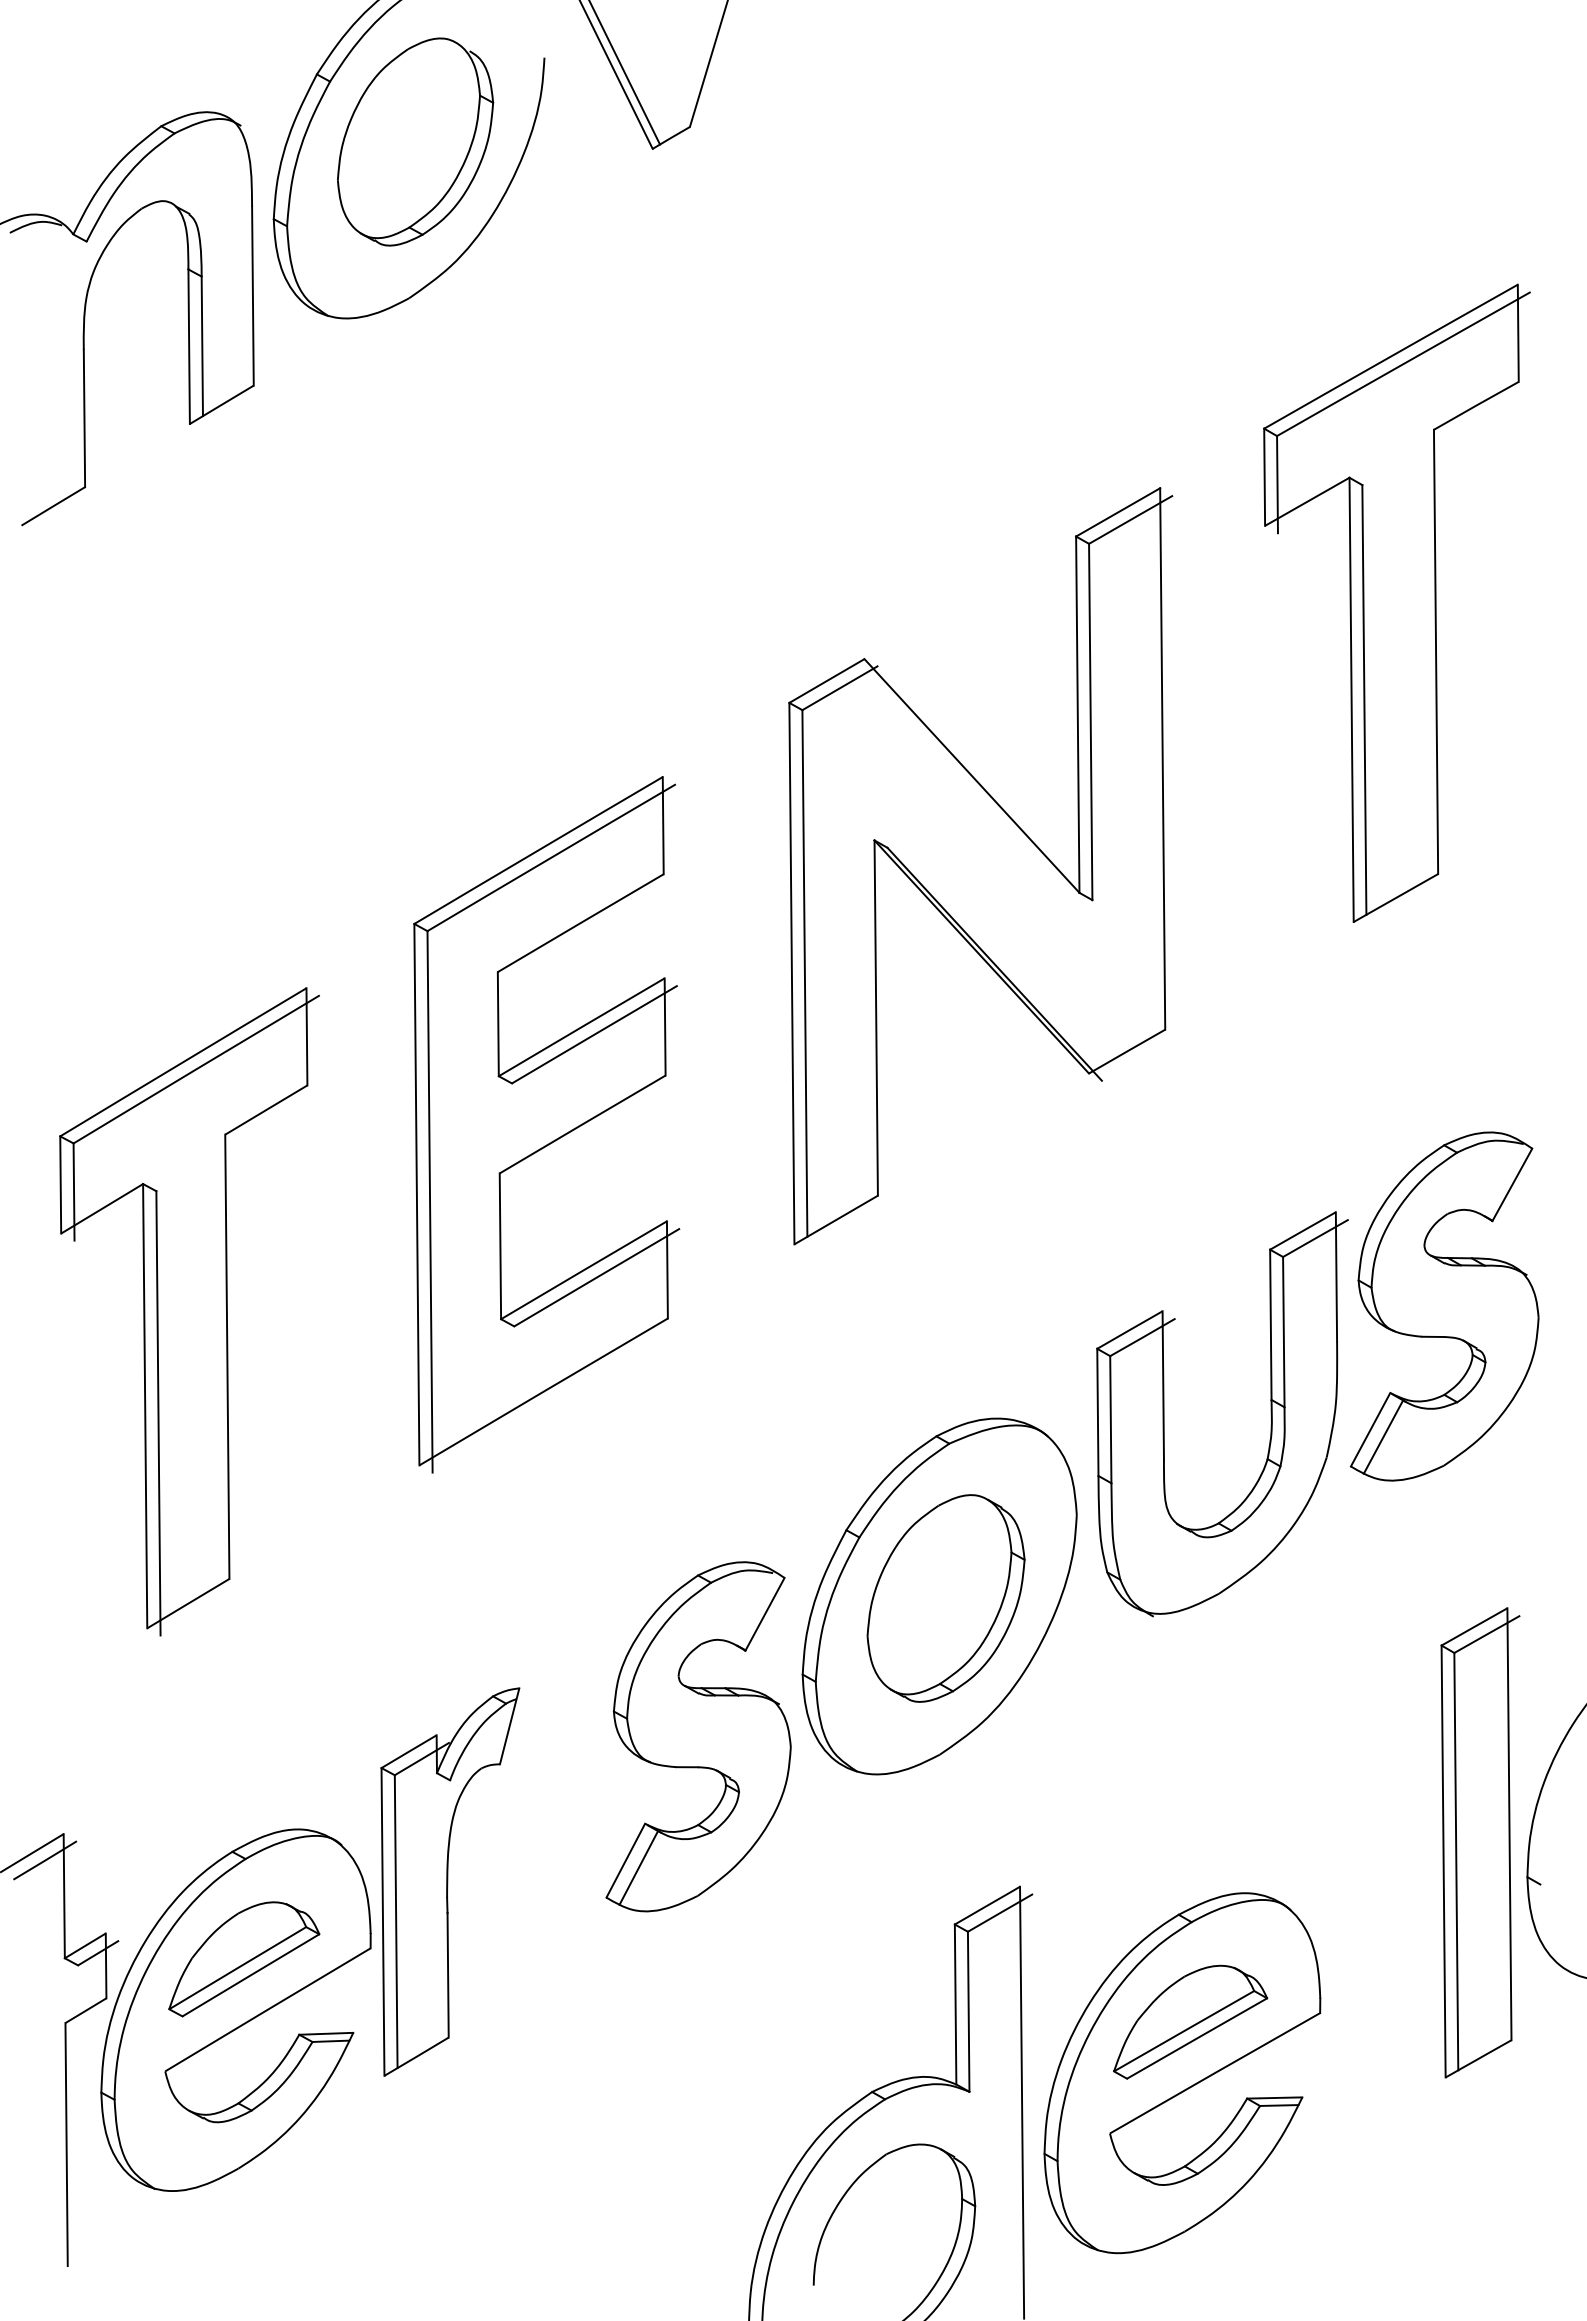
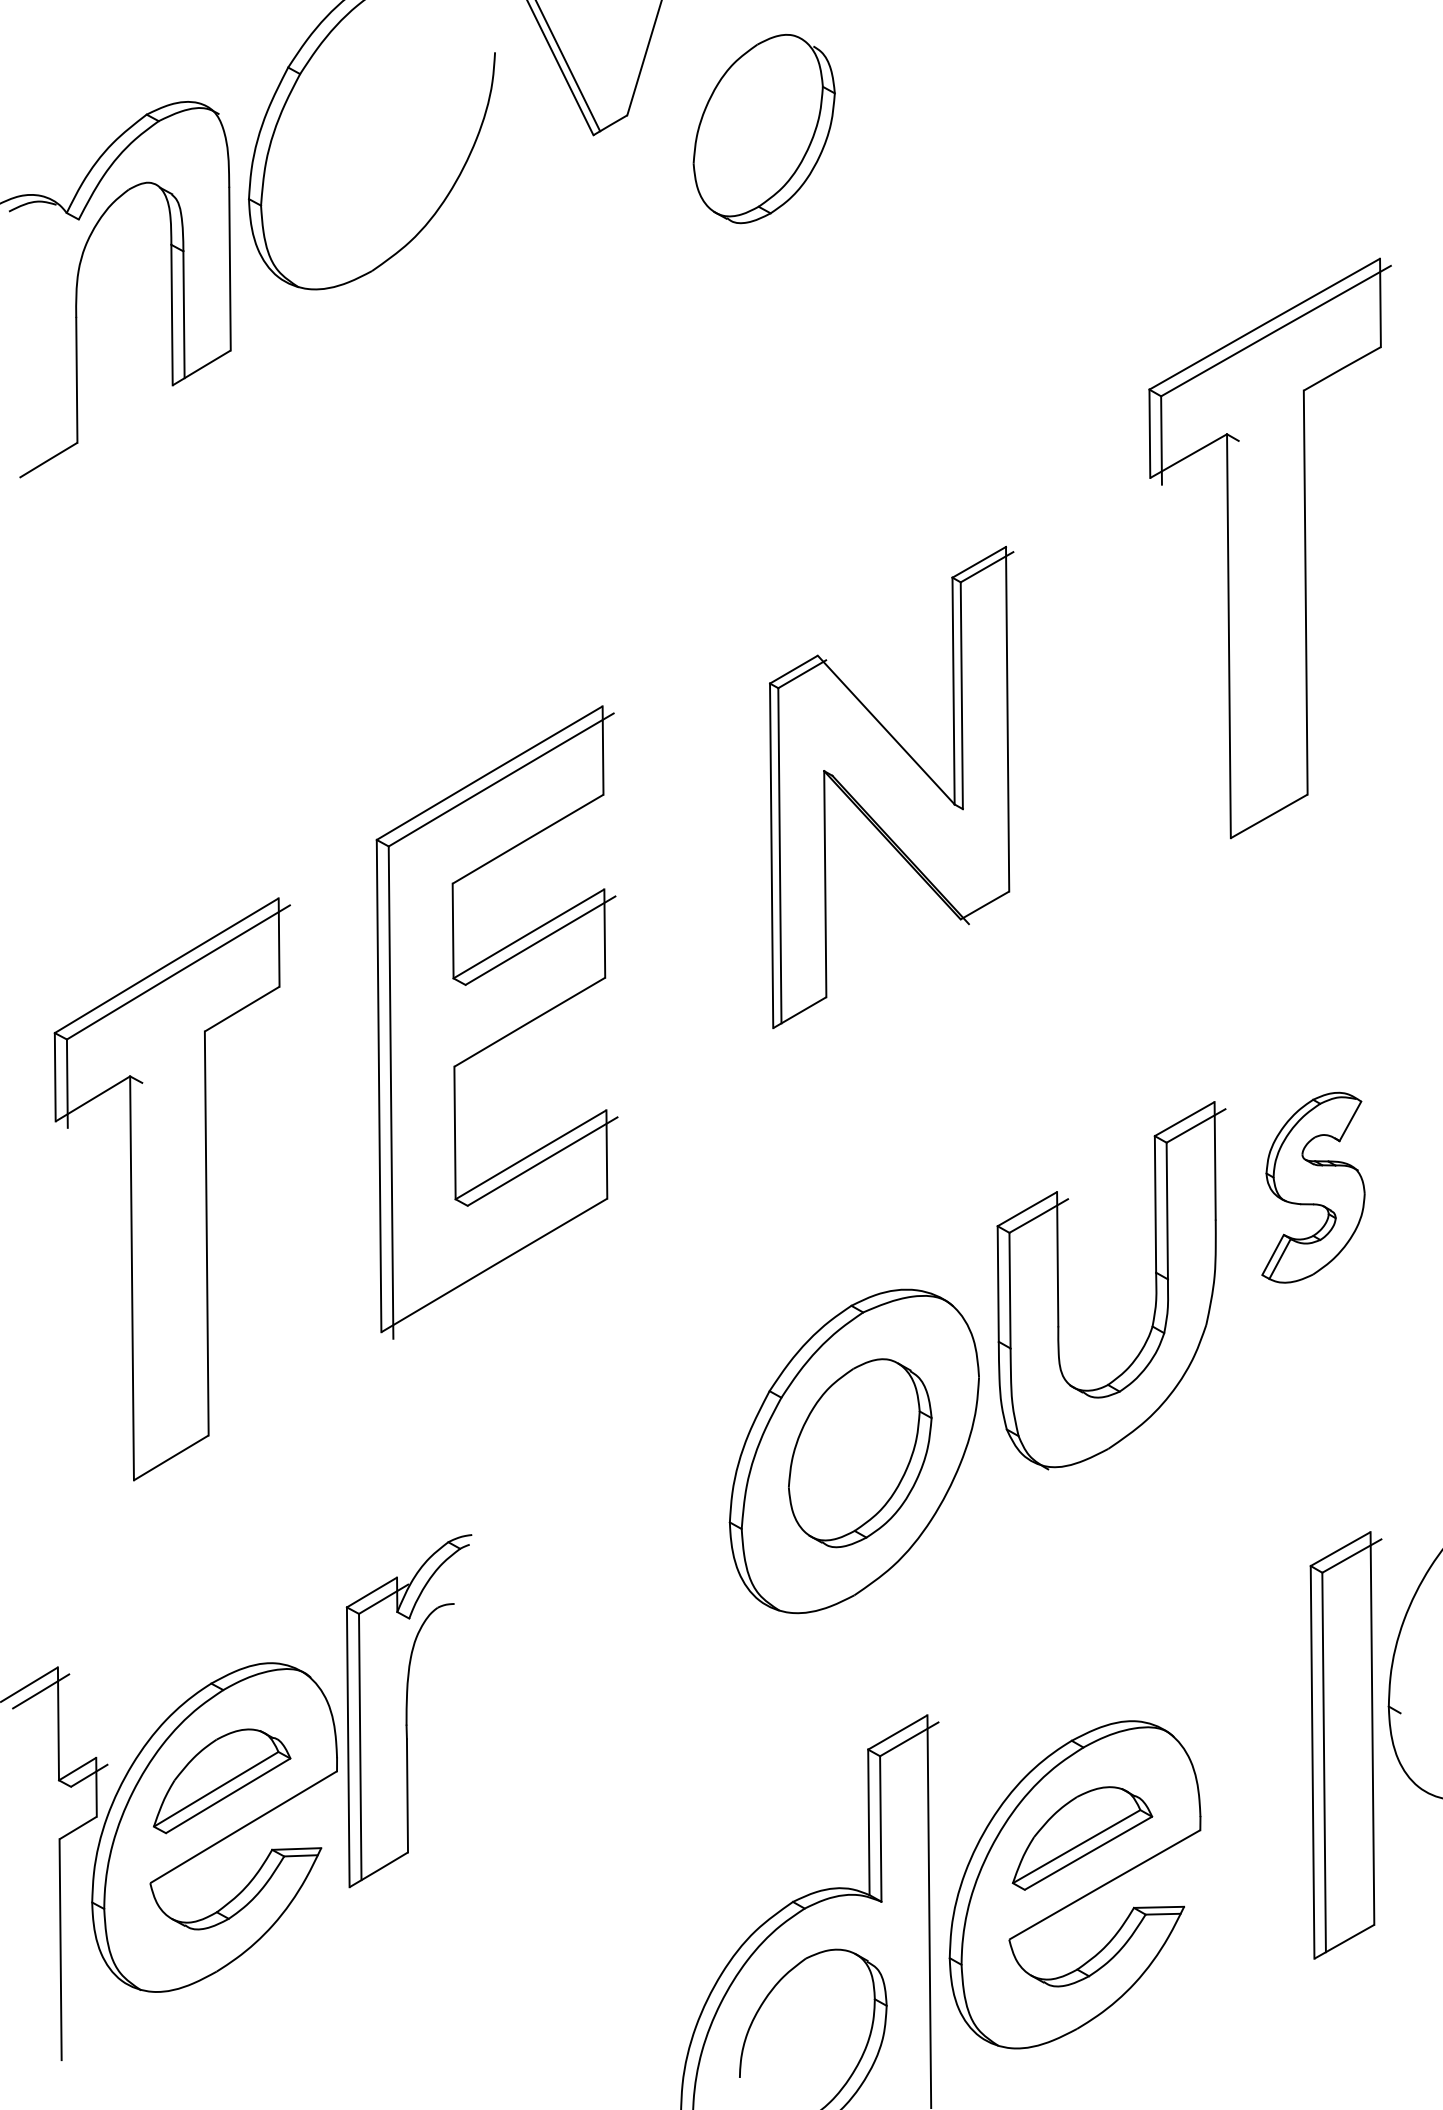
part: (415, 141) -> (764, 128), moved
line: (1364, 699) -> (1240, 635), removed
part: (980, 866) -> (891, 787), size x0.7
part: (1444, 1306) -> (1313, 1187), size x0.6
line: (158, 1413) -> (144, 1285), removed
line: (509, 1726) -> (463, 1569), removed
part: (698, 1736) -> (635, 1578), removed
part: (1480, 1842) -> (1346, 1745), moved

